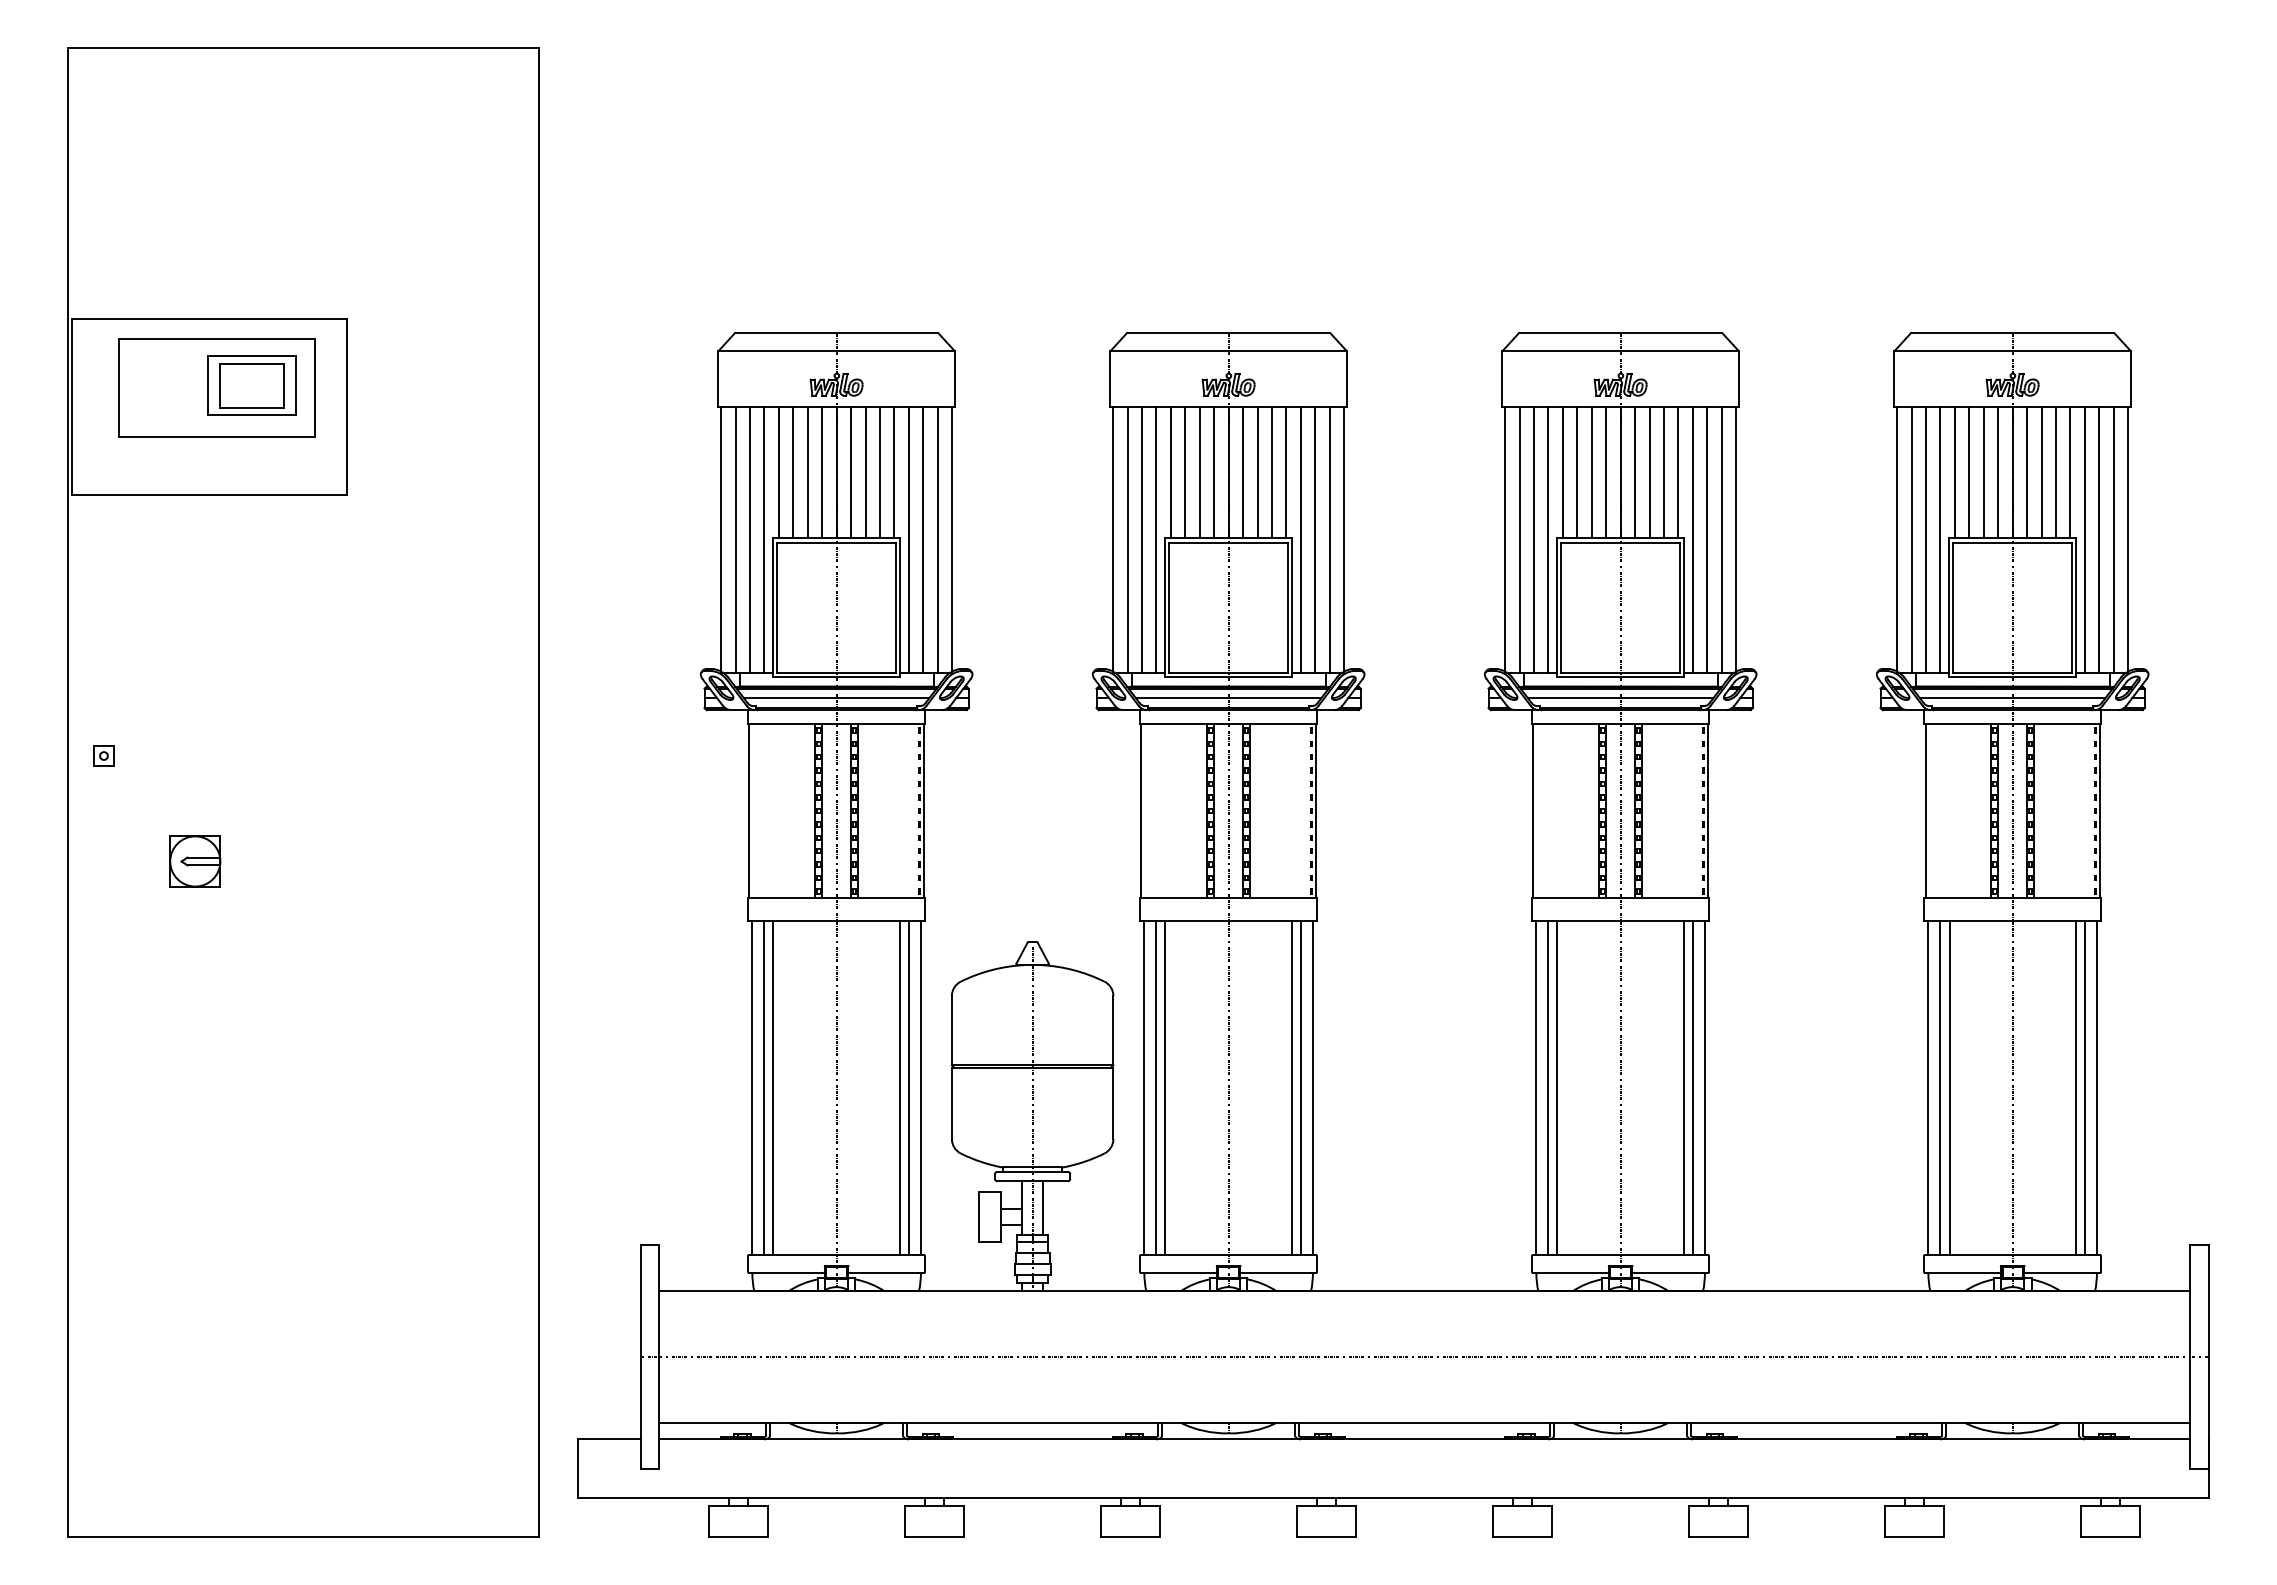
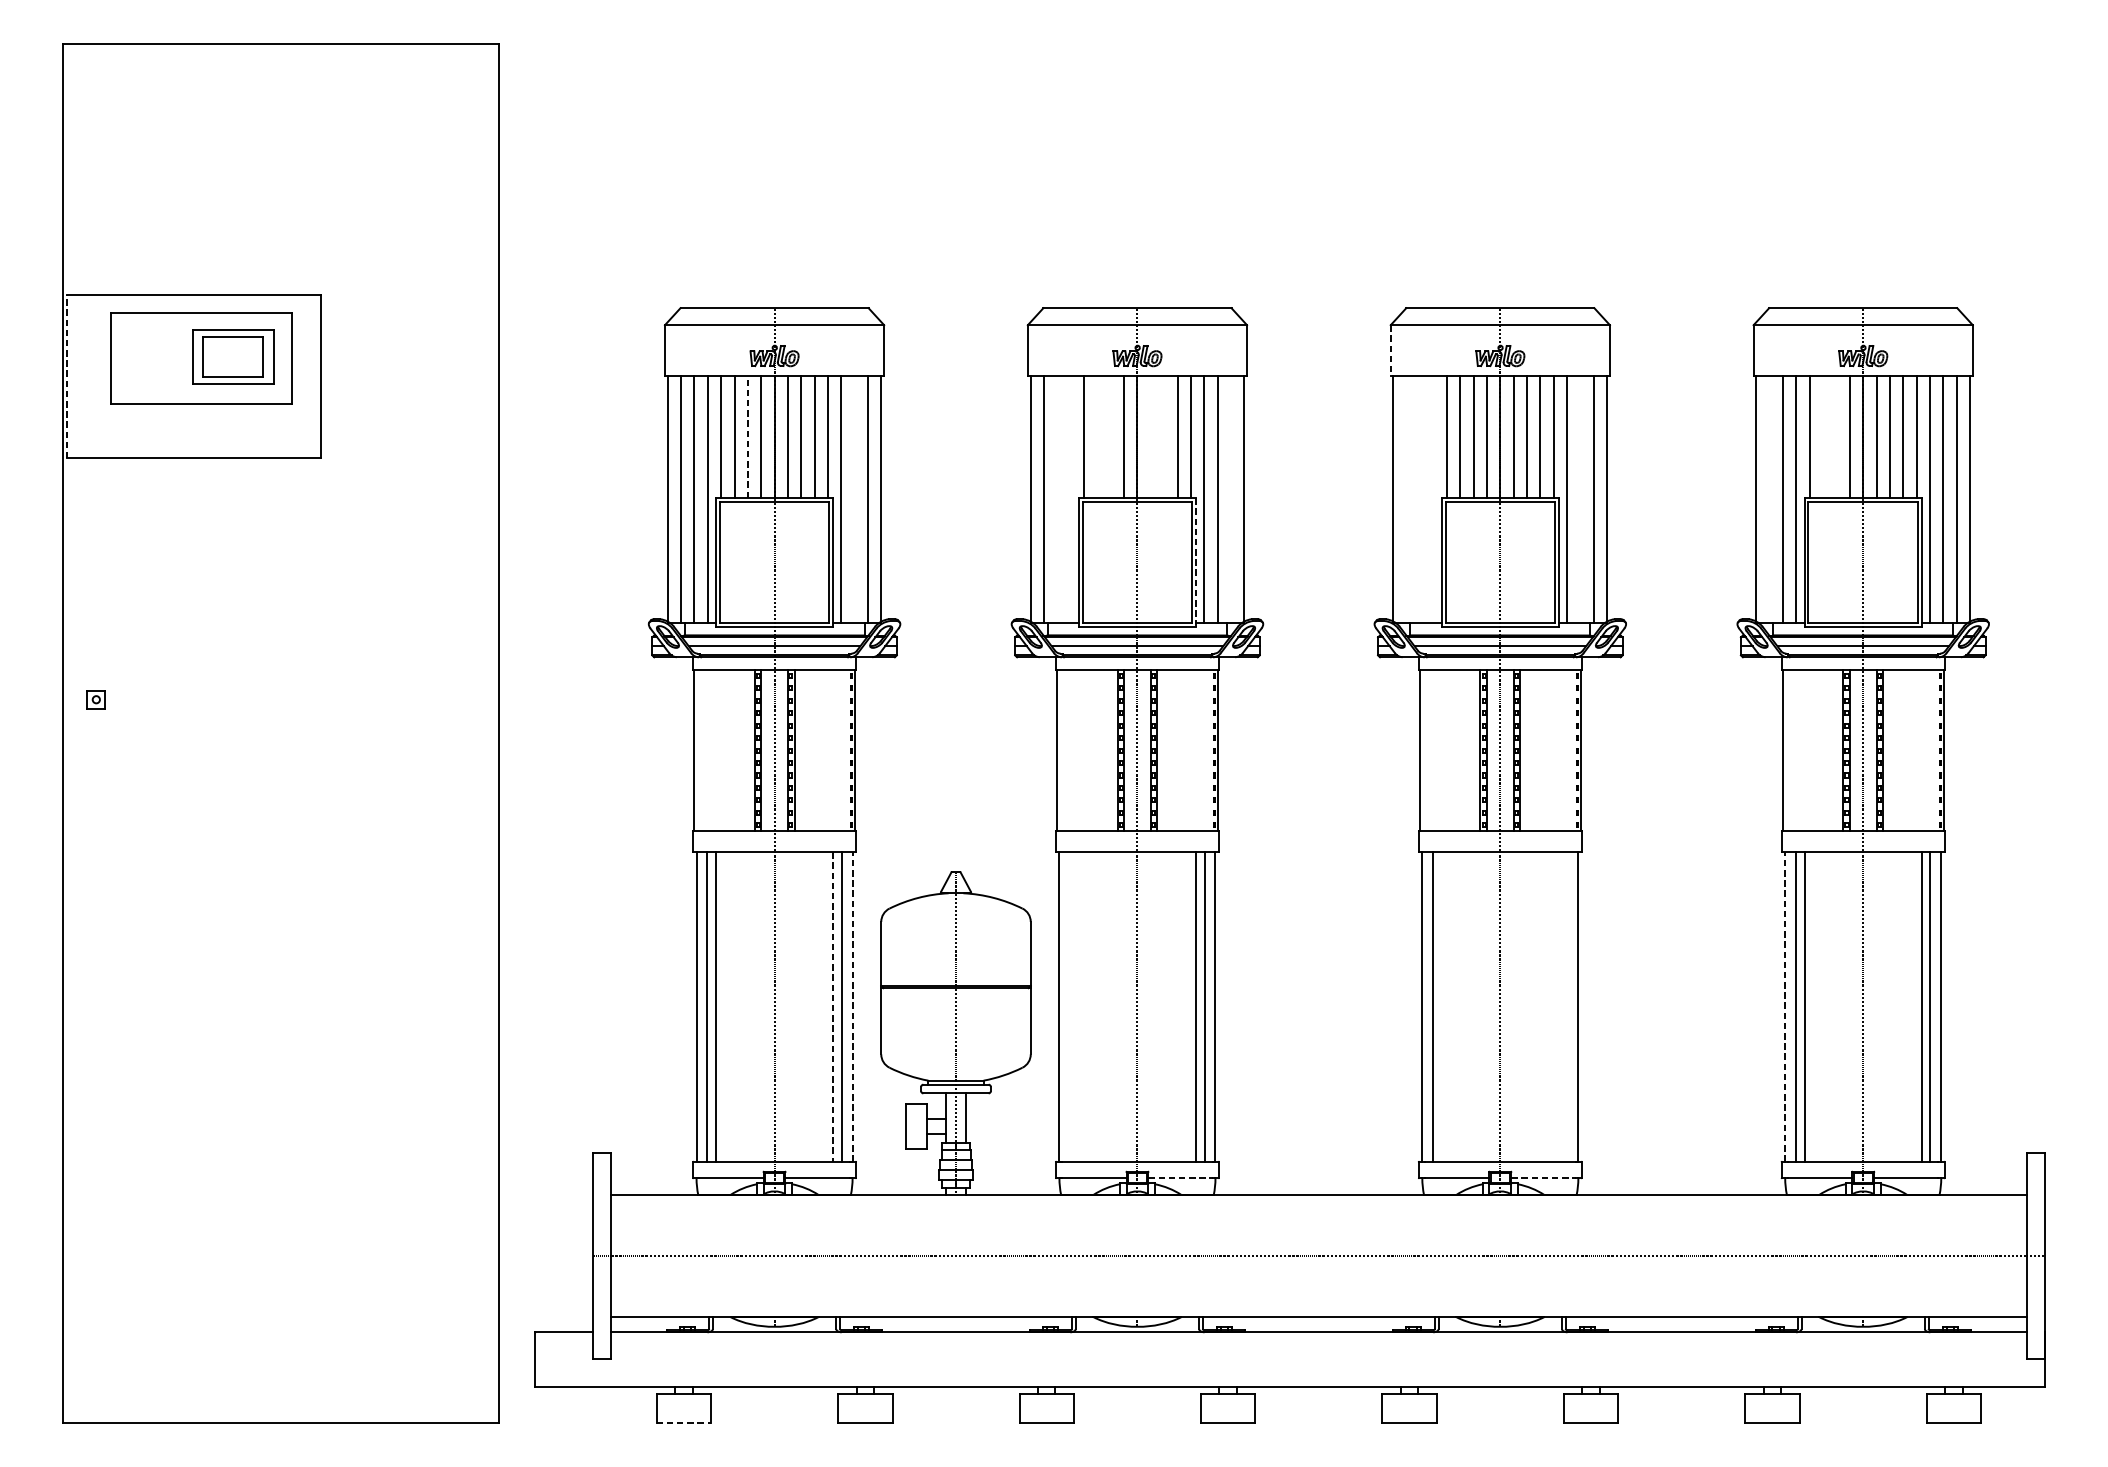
line: (1502, 379) -> (1390, 351), solid -> dashed
line: (72, 406) -> (67, 376), solid -> dashed
line: (807, 472) -> (747, 437), solid -> dashed
line: (1185, 472) -> (1097, 437), removed
line: (1199, 472) -> (1110, 437), removed
line: (1243, 472) -> (1151, 437), removed
line: (1257, 472) -> (1164, 437), removed
line: (1969, 472) -> (1823, 437), removed
line: (1983, 472) -> (1836, 437), removed
line: (923, 539) -> (854, 499), removed
line: (1142, 539) -> (1057, 499), removed
line: (1156, 539) -> (1070, 499), removed
line: (1329, 539) -> (1230, 499), removed
line: (1519, 539) -> (1406, 499), removed
line: (1534, 539) -> (1420, 499), removed
line: (1548, 539) -> (1433, 499), removed
line: (1707, 539) -> (1580, 499), removed
line: (1911, 539) -> (1769, 499), removed
line: (1292, 607) -> (1196, 562), solid -> dashed
part: (195, 861) -> (181, 797), removed
line: (920, 1087) -> (852, 1006), solid -> dashed
line: (1156, 1087) -> (1070, 1006), removed
line: (1165, 1087) -> (1078, 1006), removed
line: (1557, 1087) -> (1441, 1006), removed
line: (1683, 1087) -> (1558, 1006), removed
line: (1693, 1087) -> (1567, 1006), removed
line: (1928, 1087) -> (1785, 1006), solid -> dashed
line: (899, 1088) -> (832, 1007), solid -> dashed
line: (1275, 1273) -> (1180, 1178), solid -> dashed
line: (1667, 1273) -> (1543, 1178), solid -> dashed
line: (739, 1537) -> (684, 1423), solid -> dashed

